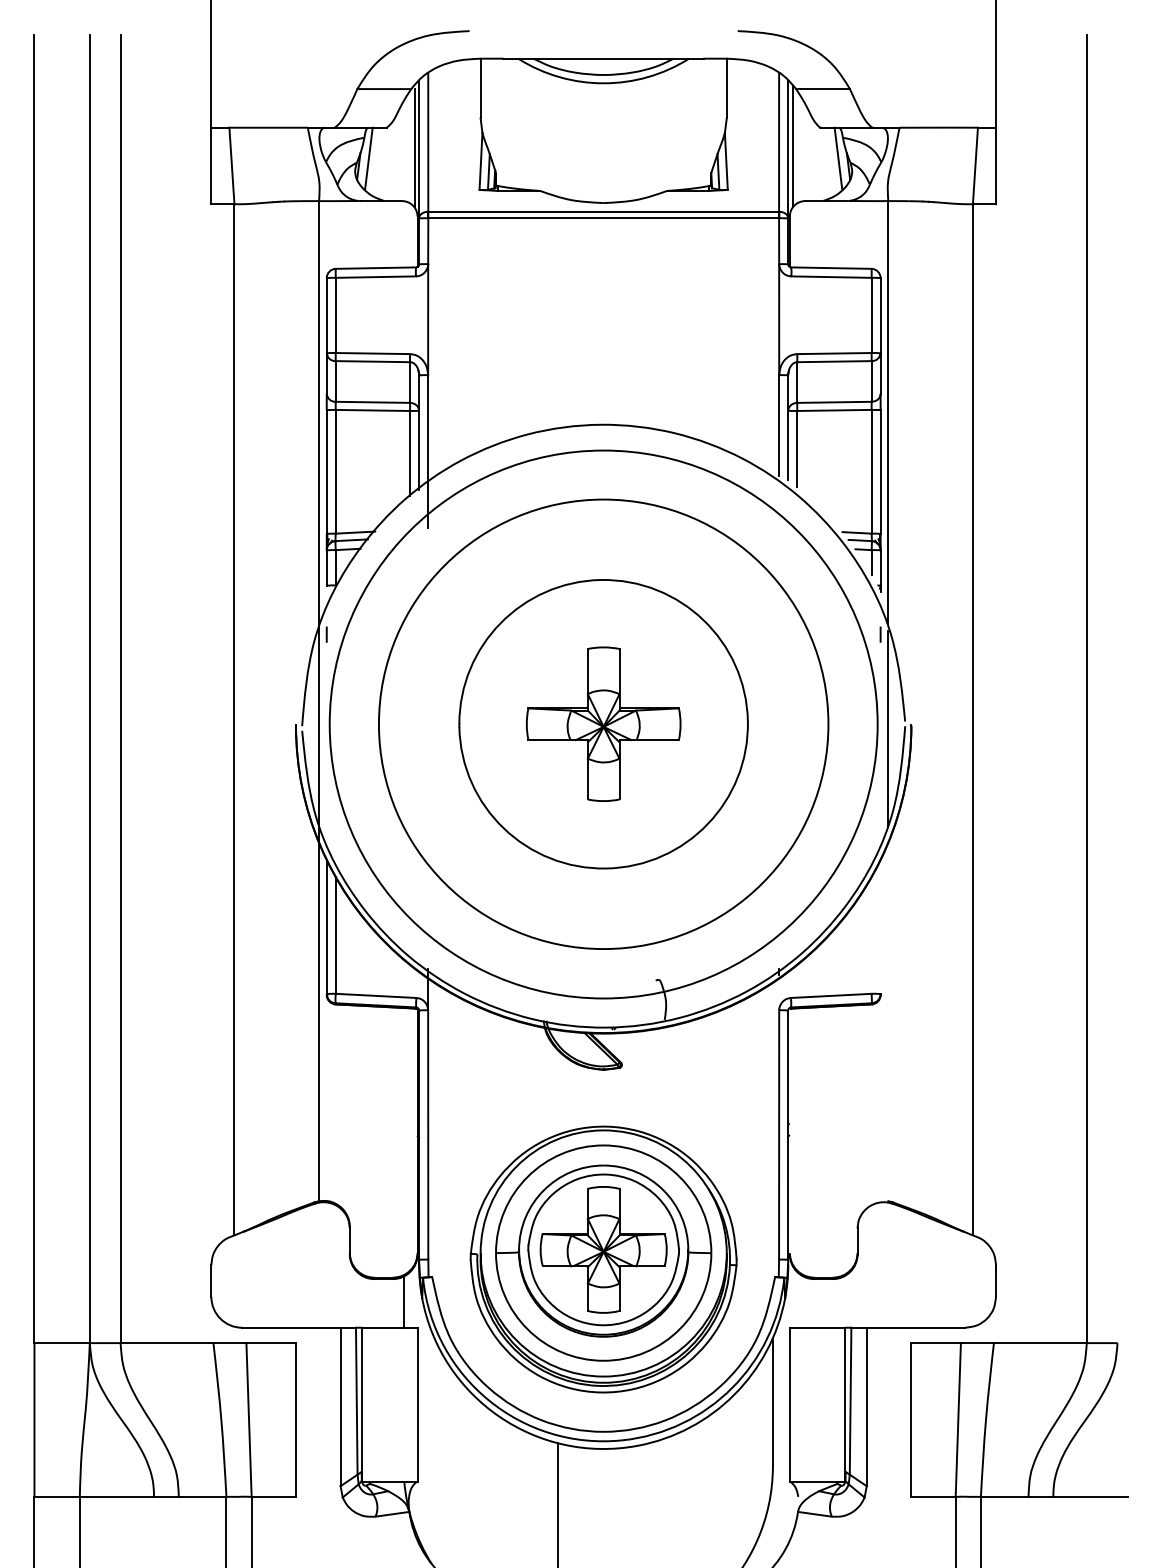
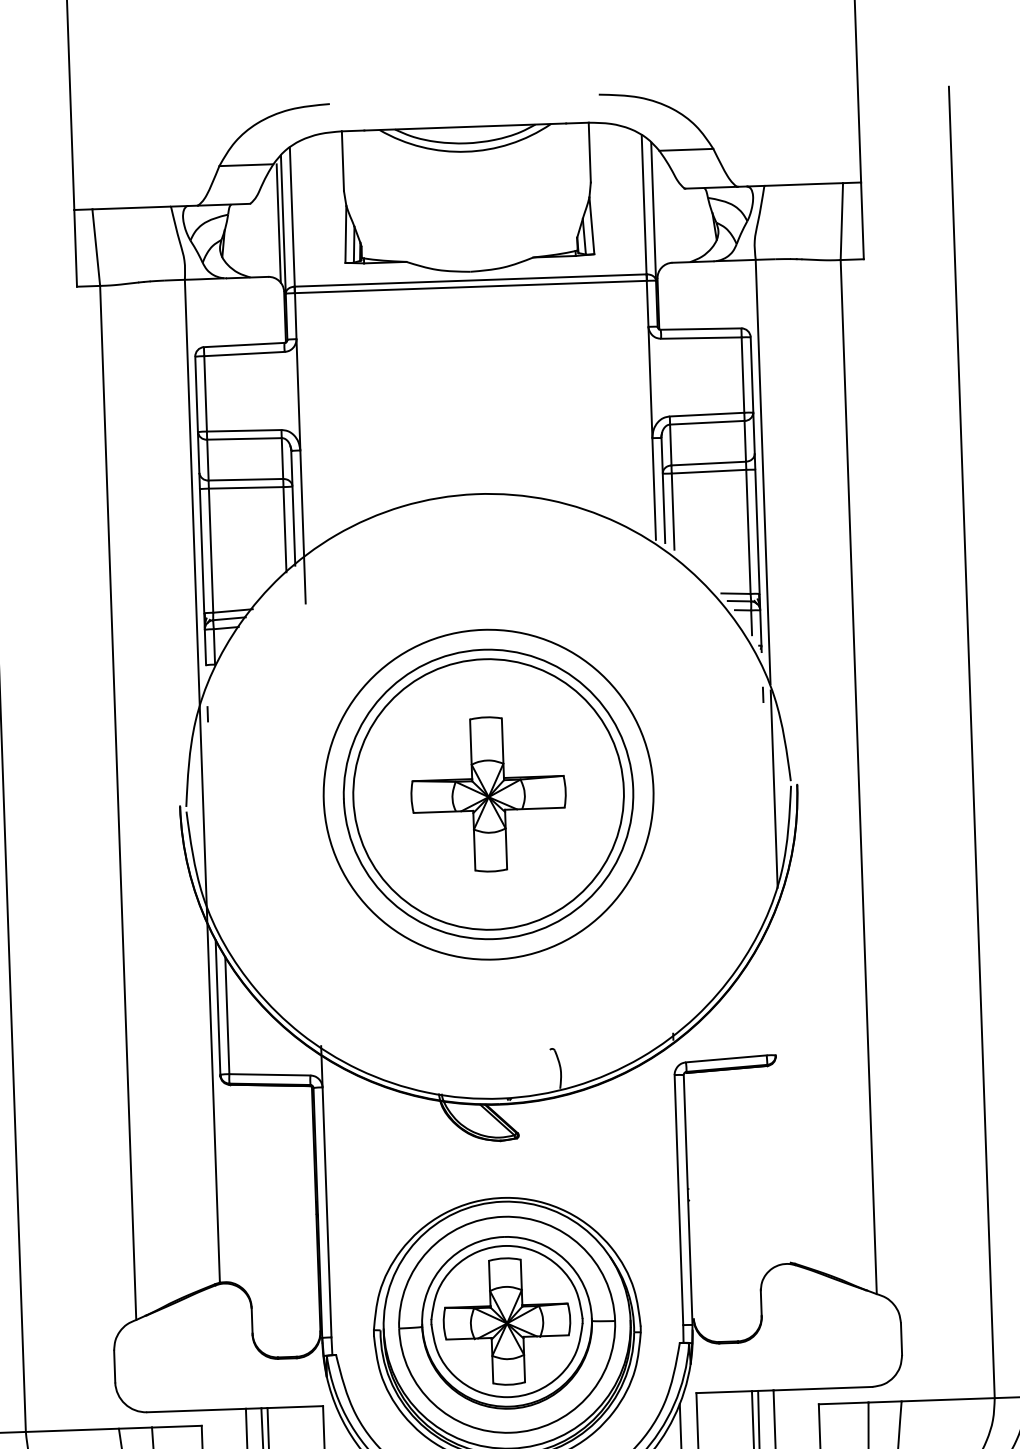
line: (792, 146) -> (657, 208), removed
line: (368, 158) -> (232, 235), removed
line: (838, 158) -> (704, 218), removed
circle: (603, 724) -> (488, 794), size x0.6
circle: (603, 724) -> (488, 794), size x0.6
line: (403, 1301) -> (308, 1380), removed

